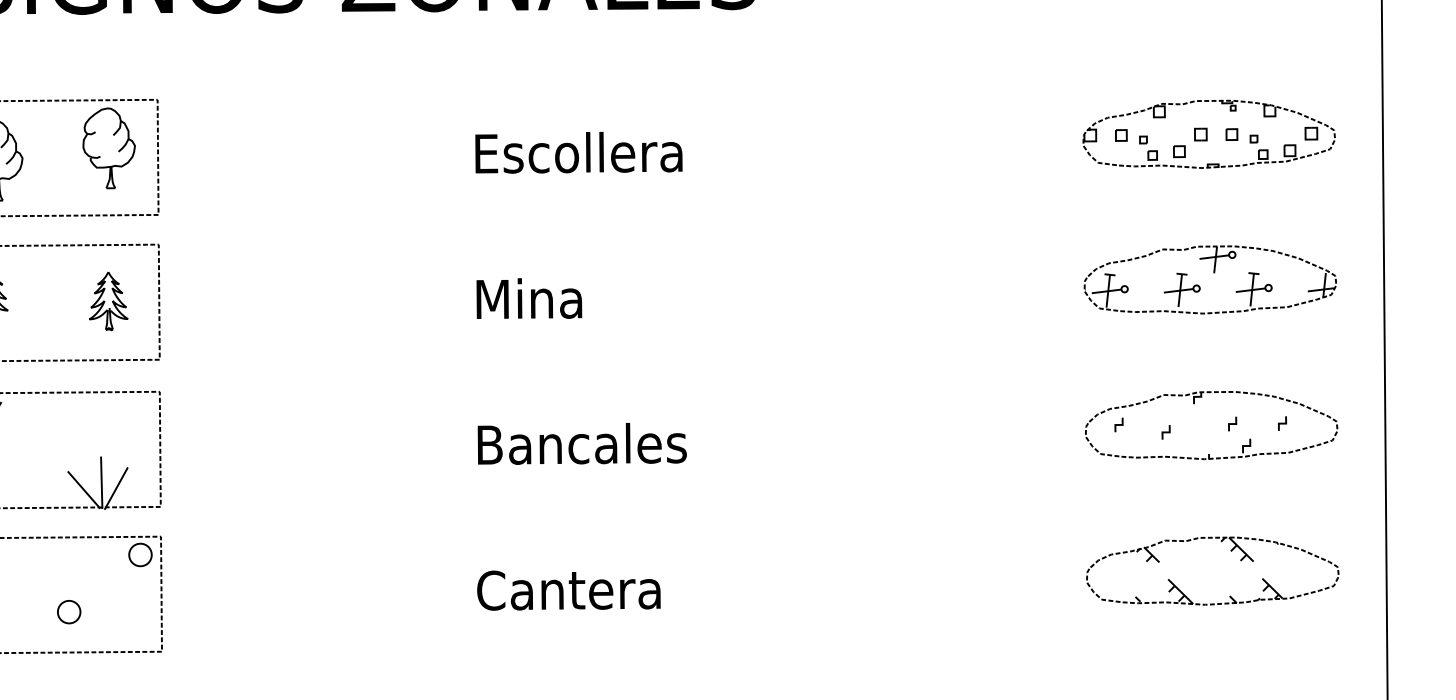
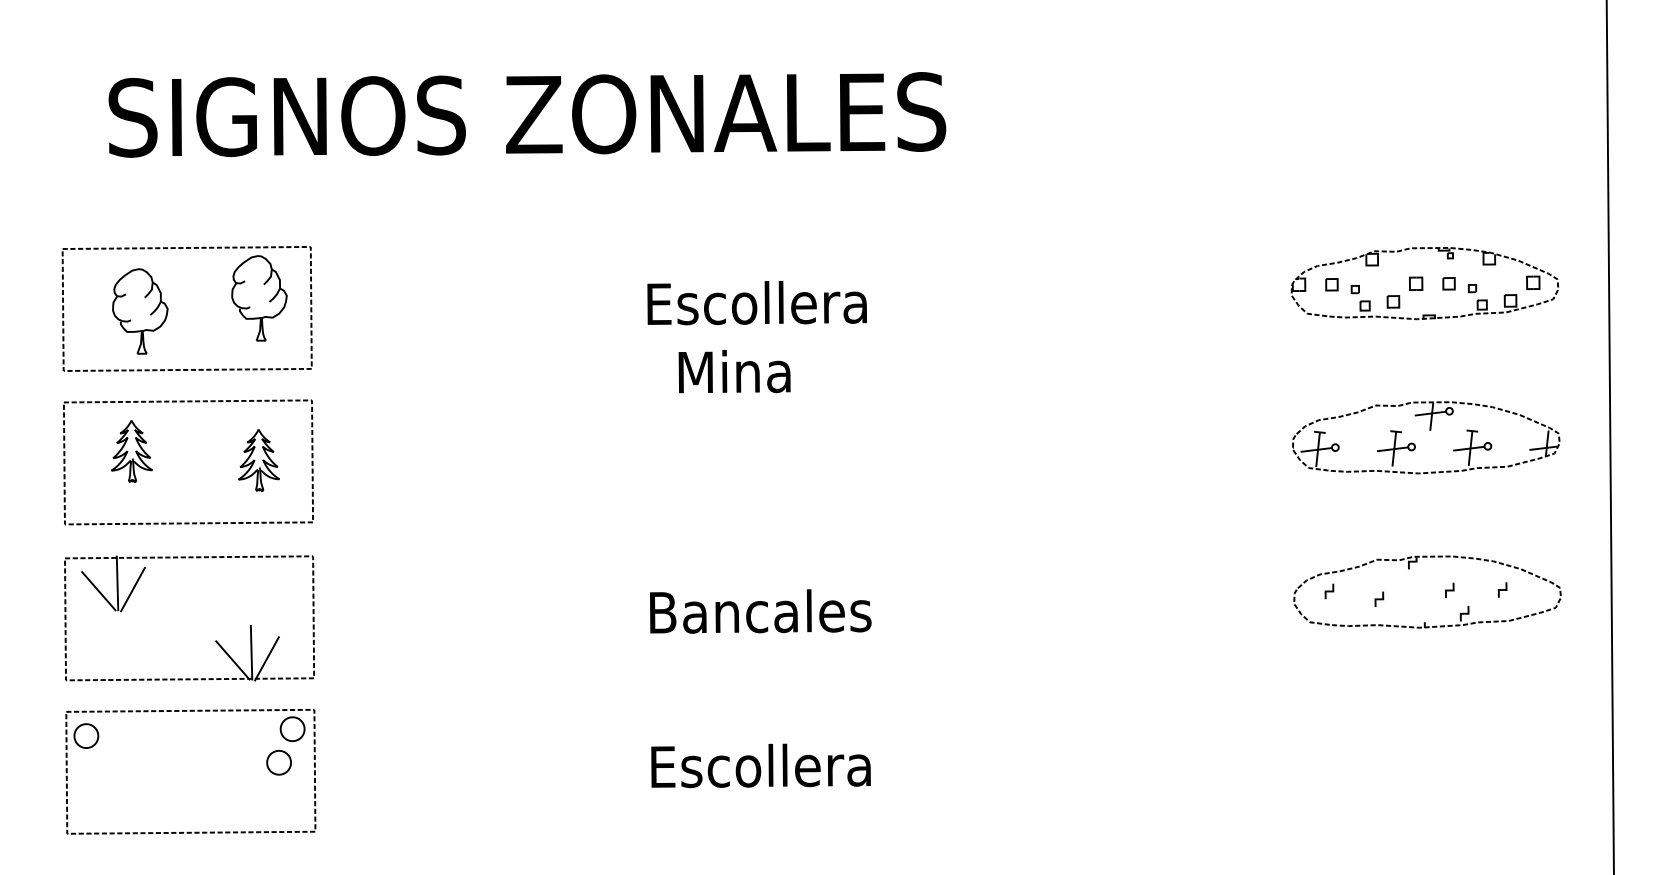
text: (529, 298) -> (734, 371), moved
part: (1231, 551) -> (1448, 725), removed
text: (581, 589) -> (759, 765), Cantera -> Escollera
part: (68, 611) -> (278, 762), moved

